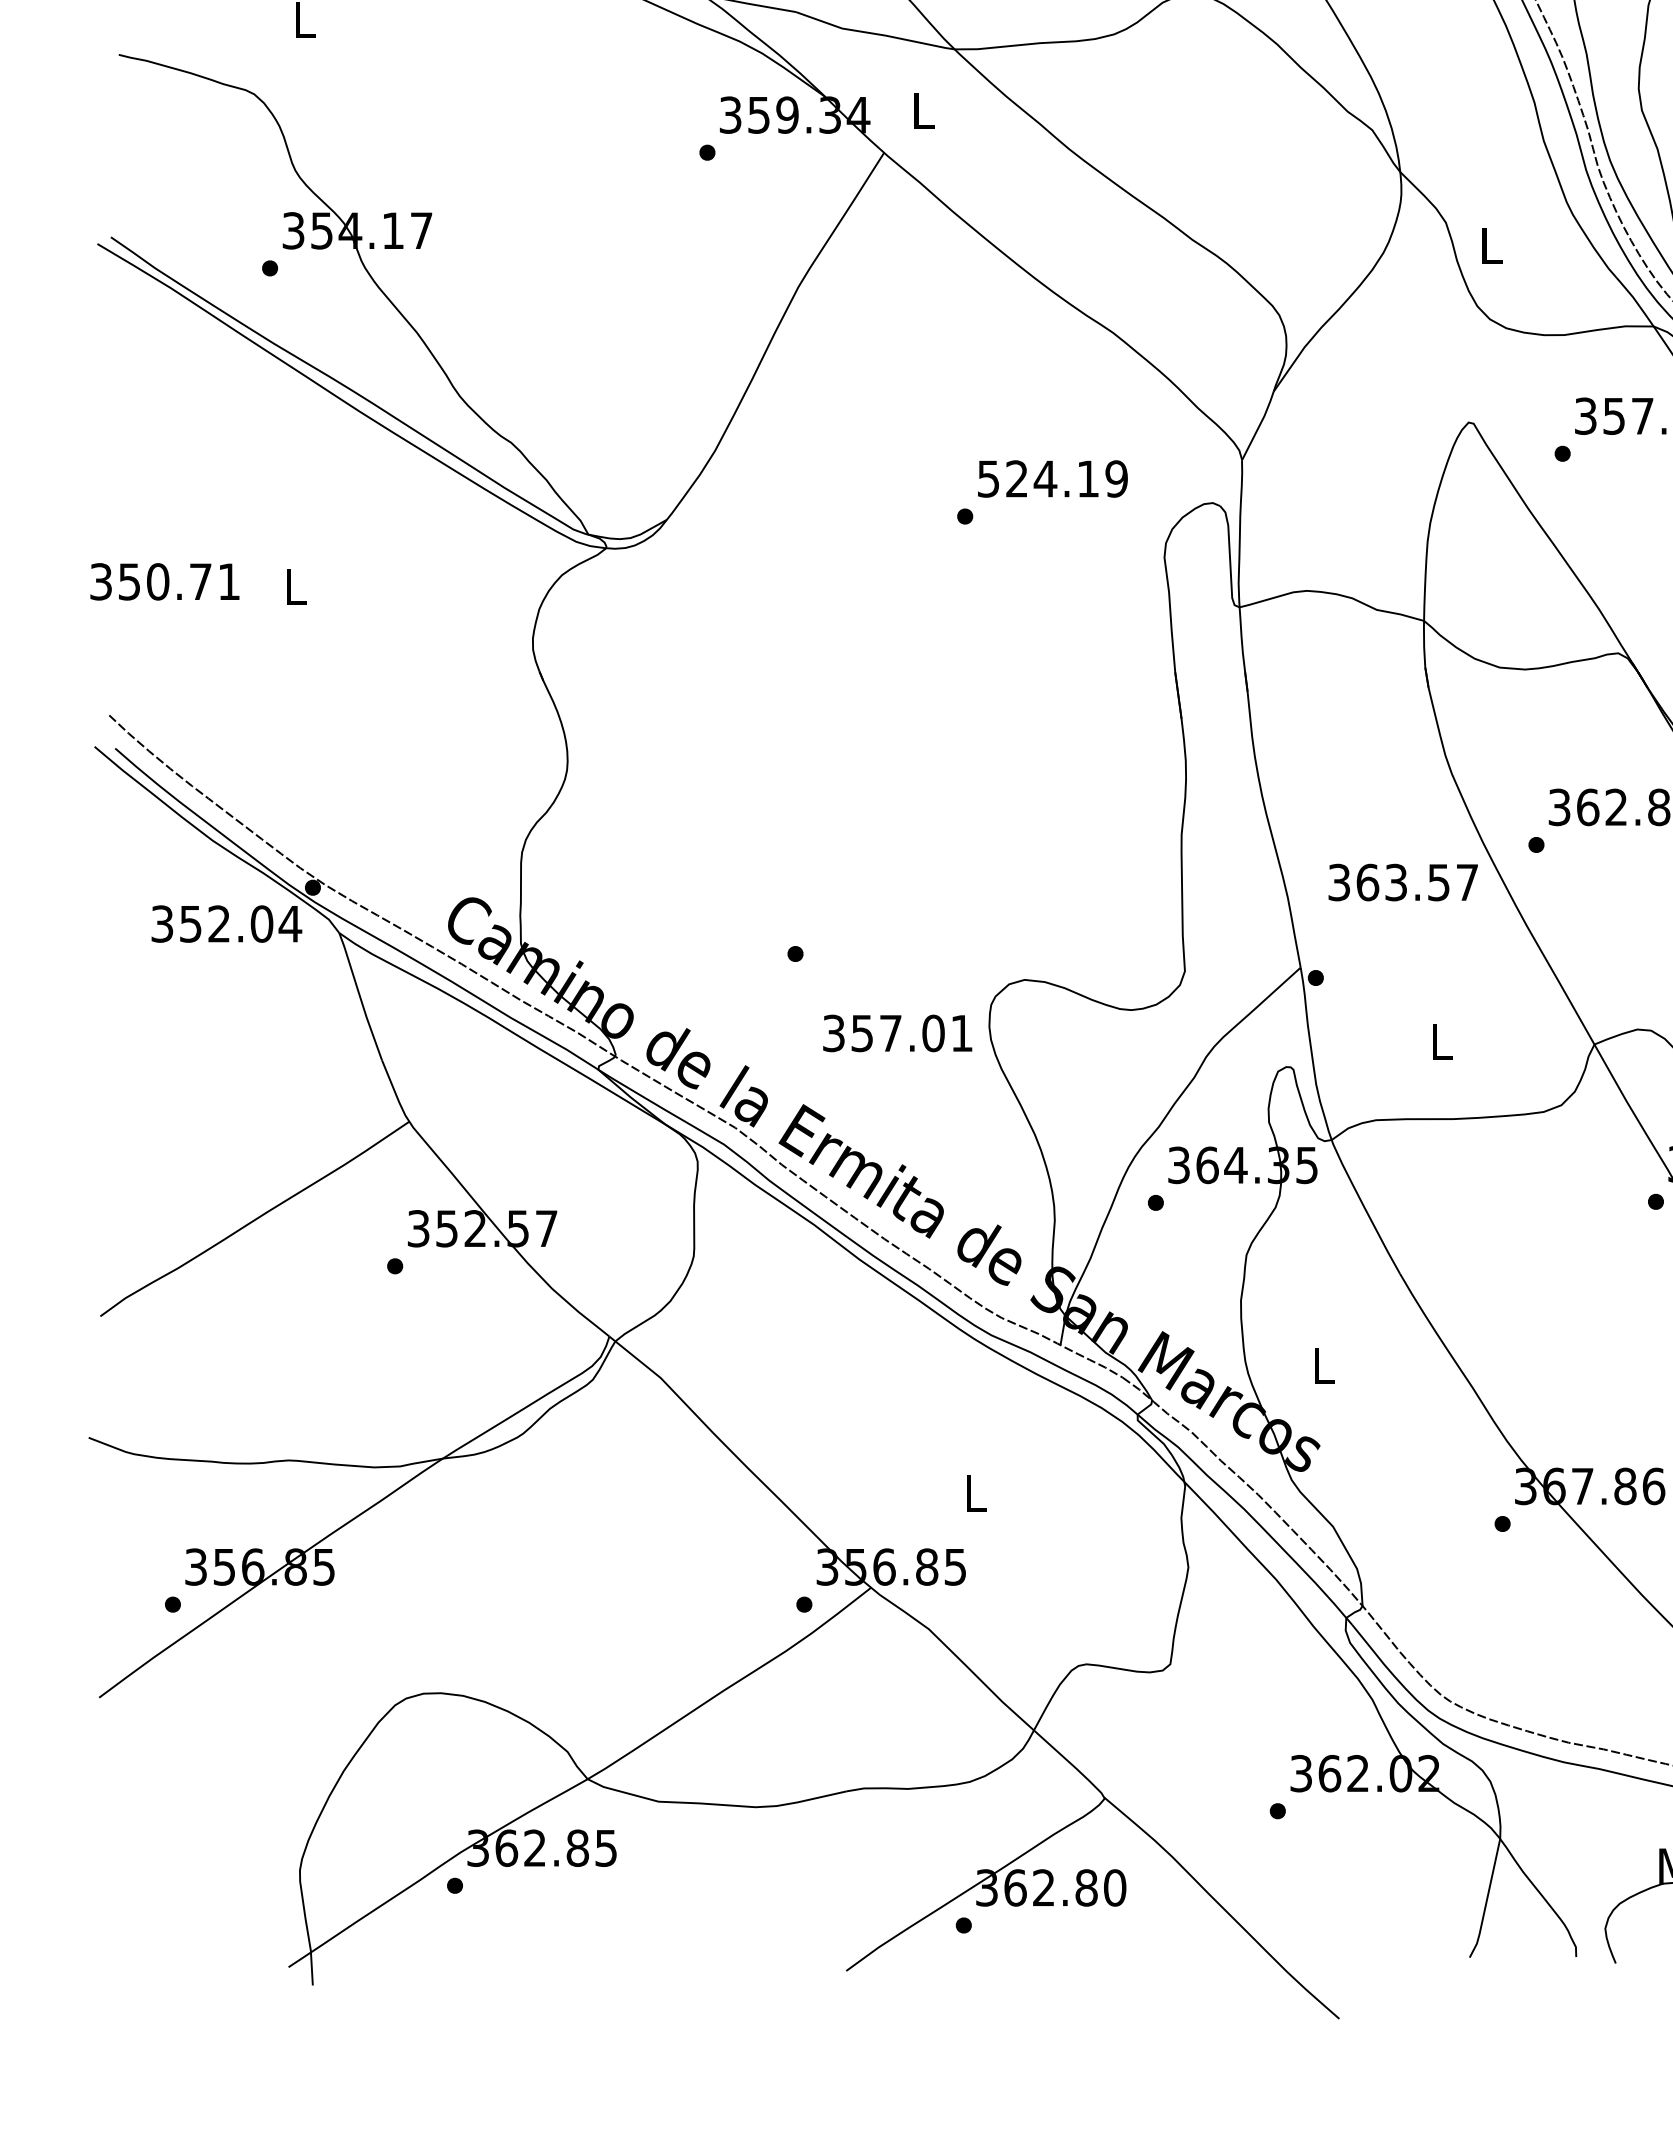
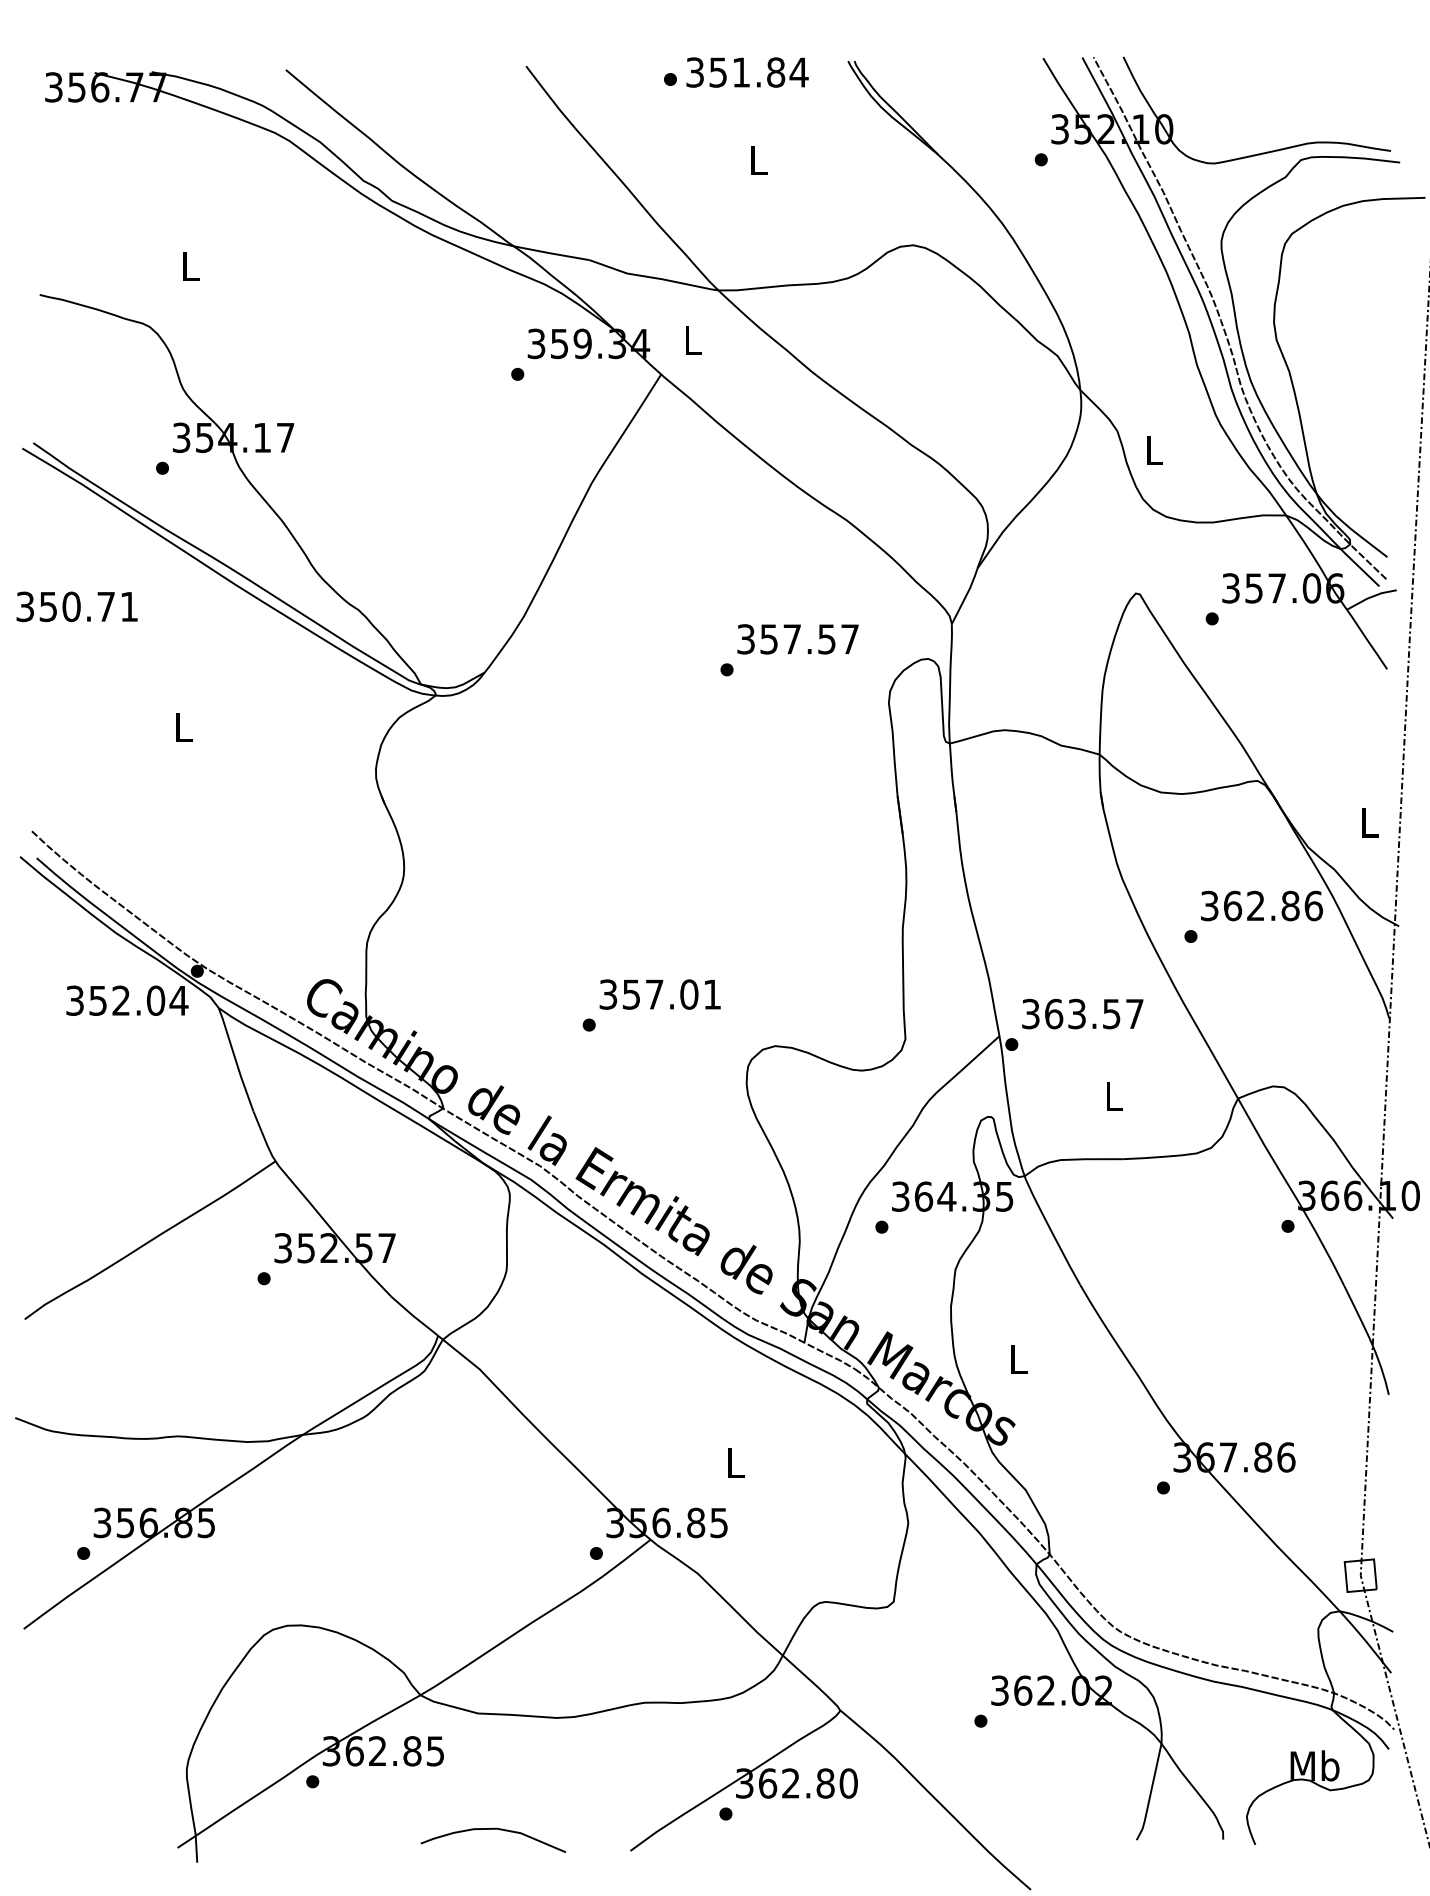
text: (1053, 479) -> (798, 639), 524.19 -> 357.57
text: (164, 581) -> (76, 606), moved
text: (1402, 881) -> (1082, 1013), moved
text: (896, 1033) -> (659, 994), moved
curve: (677, 1944) -> (493, 1829), added

